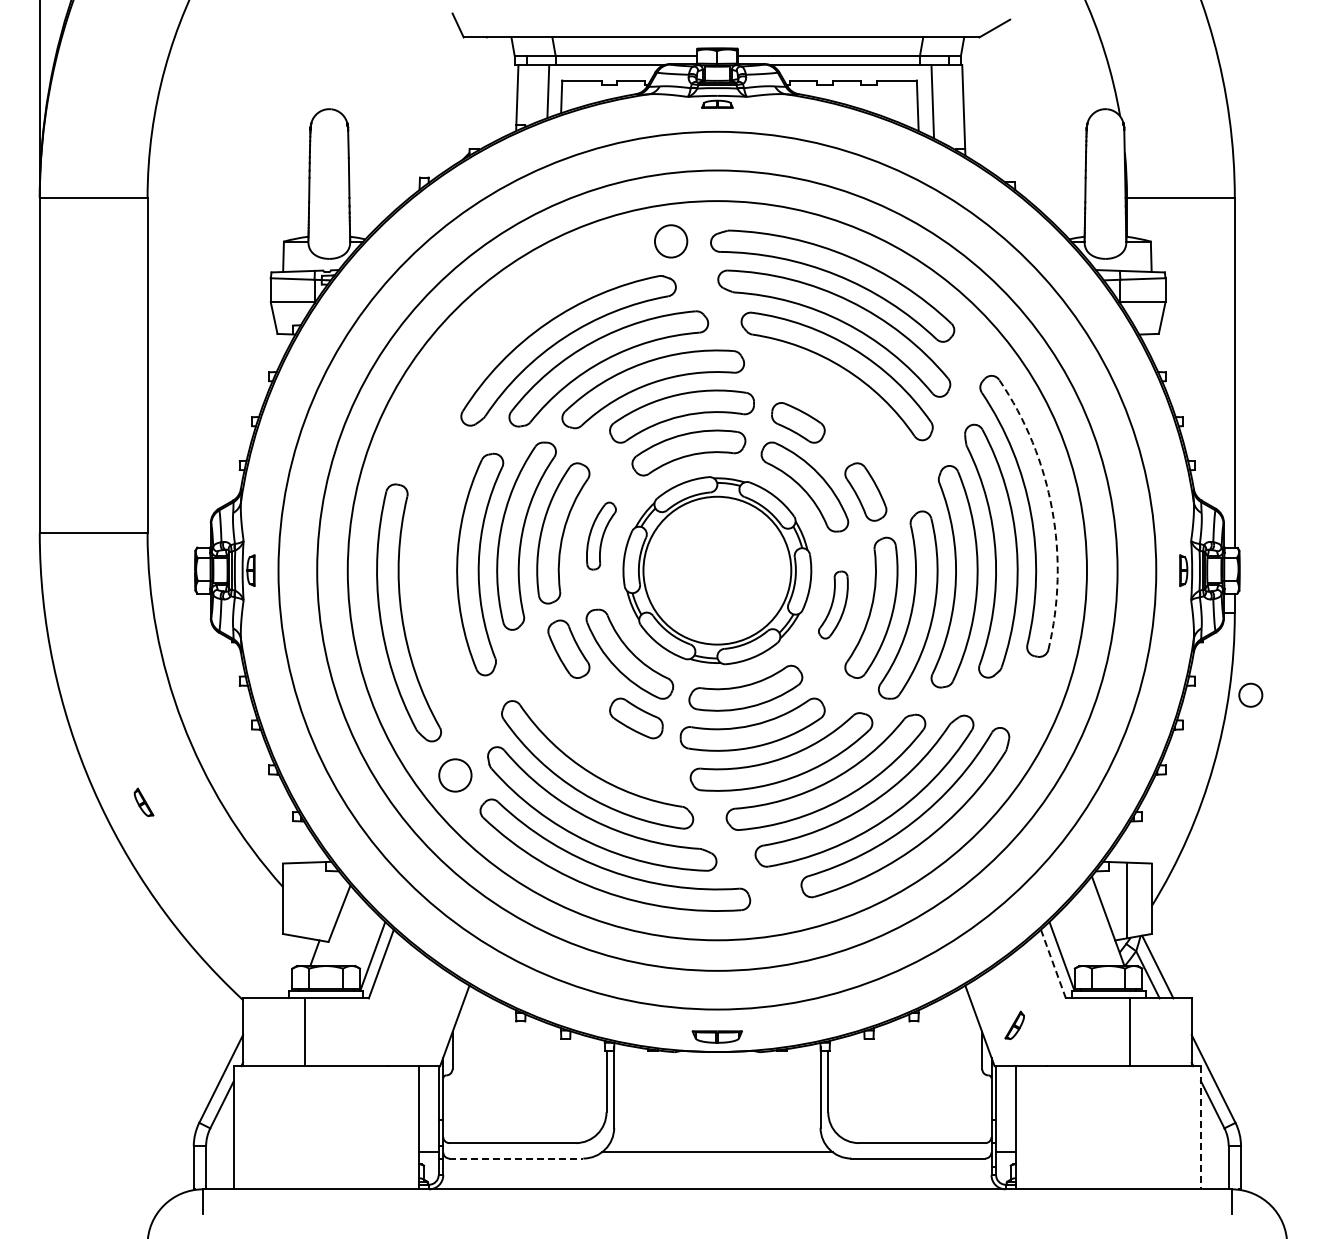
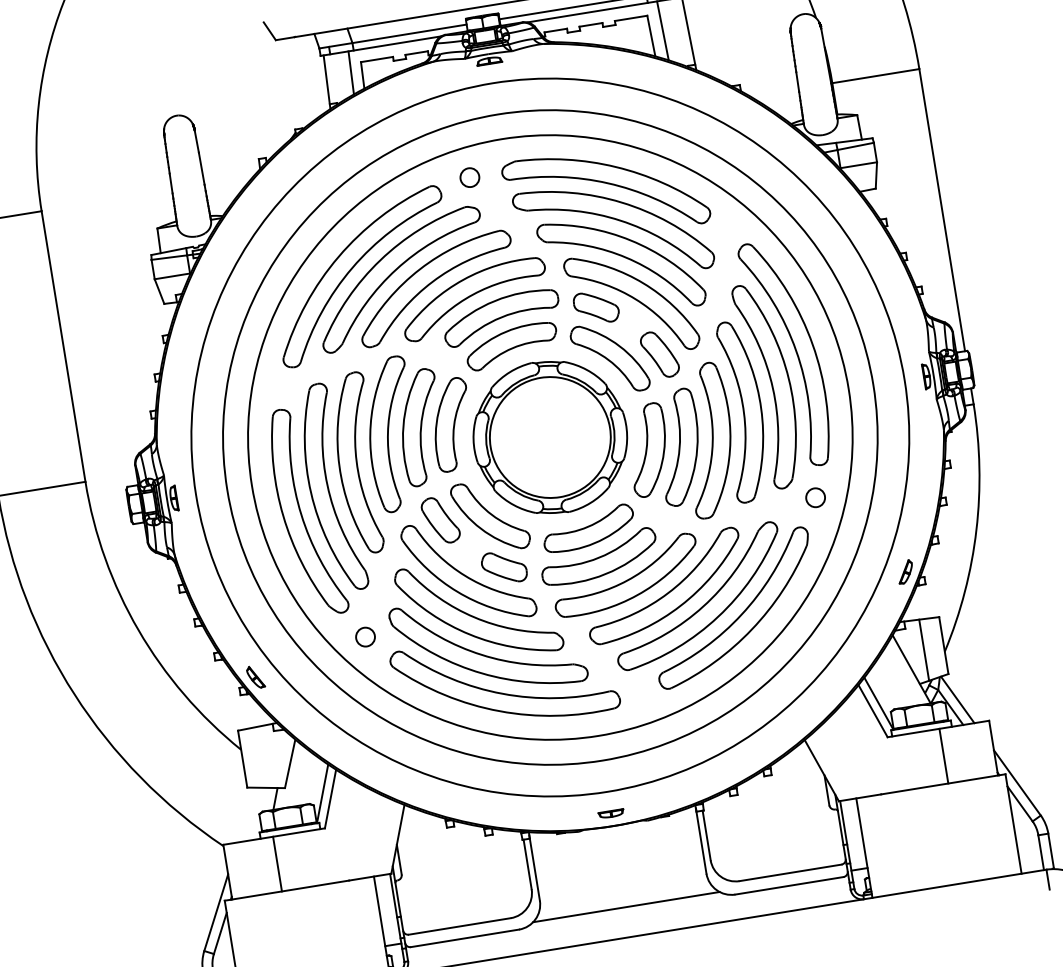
circle: (670, 240) -> (469, 177), size x0.71
part: (514, 326) -> (354, 266), added
part: (845, 420) -> (634, 299), added
arc: (1052, 509) -> (812, 344), dashed -> solid
part: (601, 535) -> (452, 424), size x1.67
part: (443, 588) -> (331, 487), added
part: (833, 604) -> (648, 449), size x1.67
circle: (1250, 694) -> (815, 497), moved
part: (587, 719) -> (464, 574), added
circle: (454, 775) -> (364, 637), size x0.71
part: (143, 802) -> (255, 677), moved
line: (1053, 963) -> (873, 710), dashed -> solid
part: (1014, 1025) -> (905, 572), moved
part: (717, 1036) -> (611, 813), size x0.62
line: (1200, 1127) -> (1013, 823), dashed -> solid
line: (516, 1158) -> (465, 938), dashed -> solid

